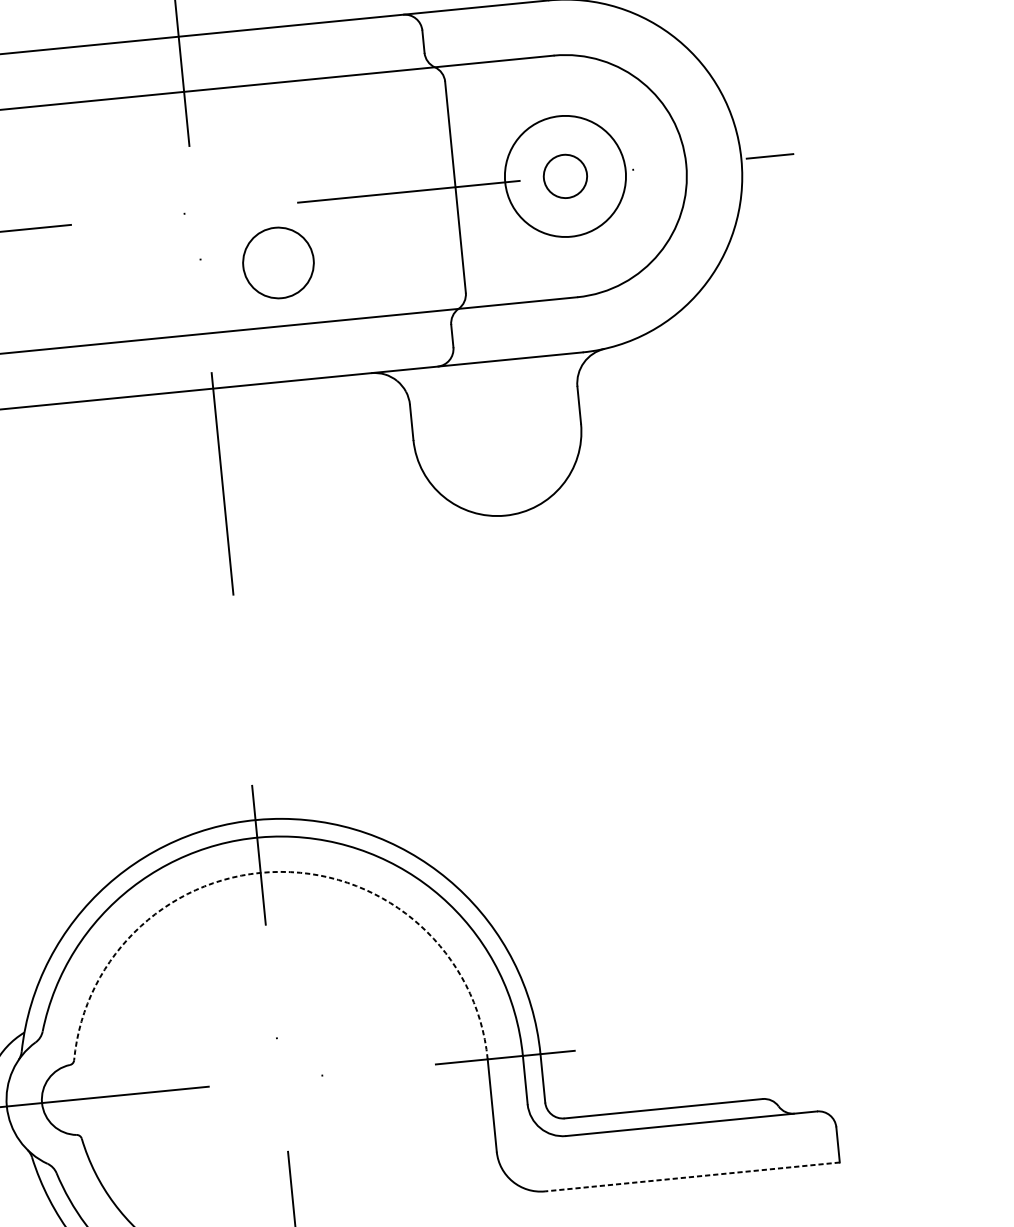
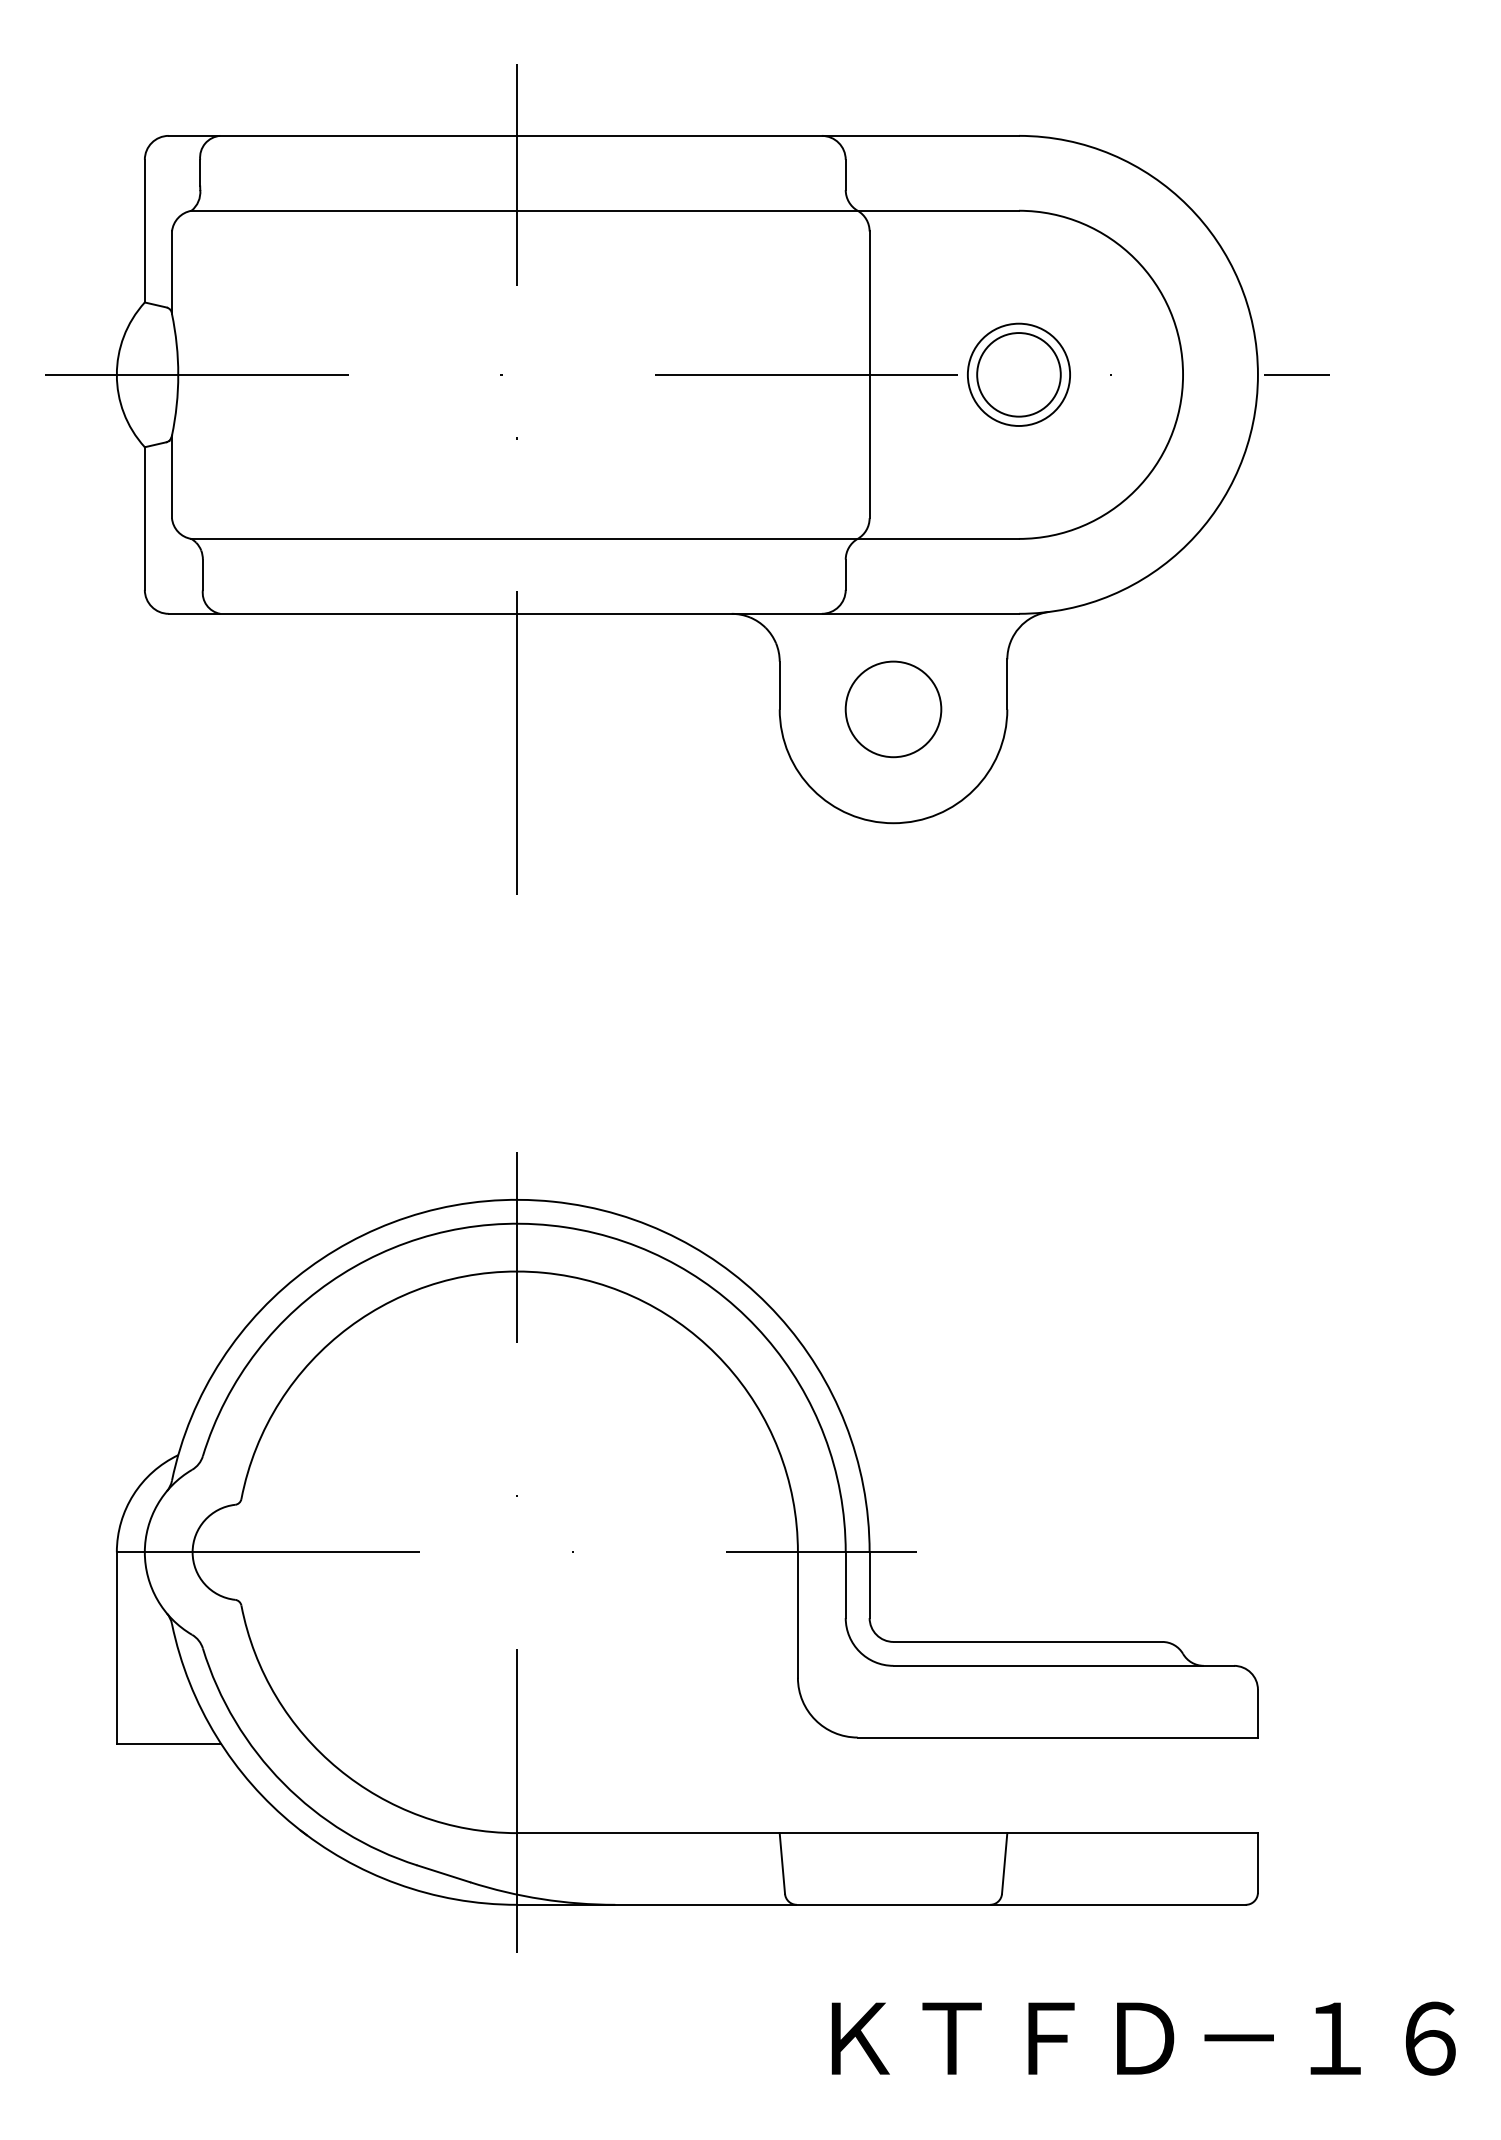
circle: (565, 176) -> (1018, 374), size x0.62
circle: (565, 176) -> (1018, 374), size x1.43
circle: (278, 263) -> (893, 709), moved
arc: (280, 871) -> (543, 1272), dashed -> solid
line: (692, 1176) -> (1057, 1737), dashed -> solid

